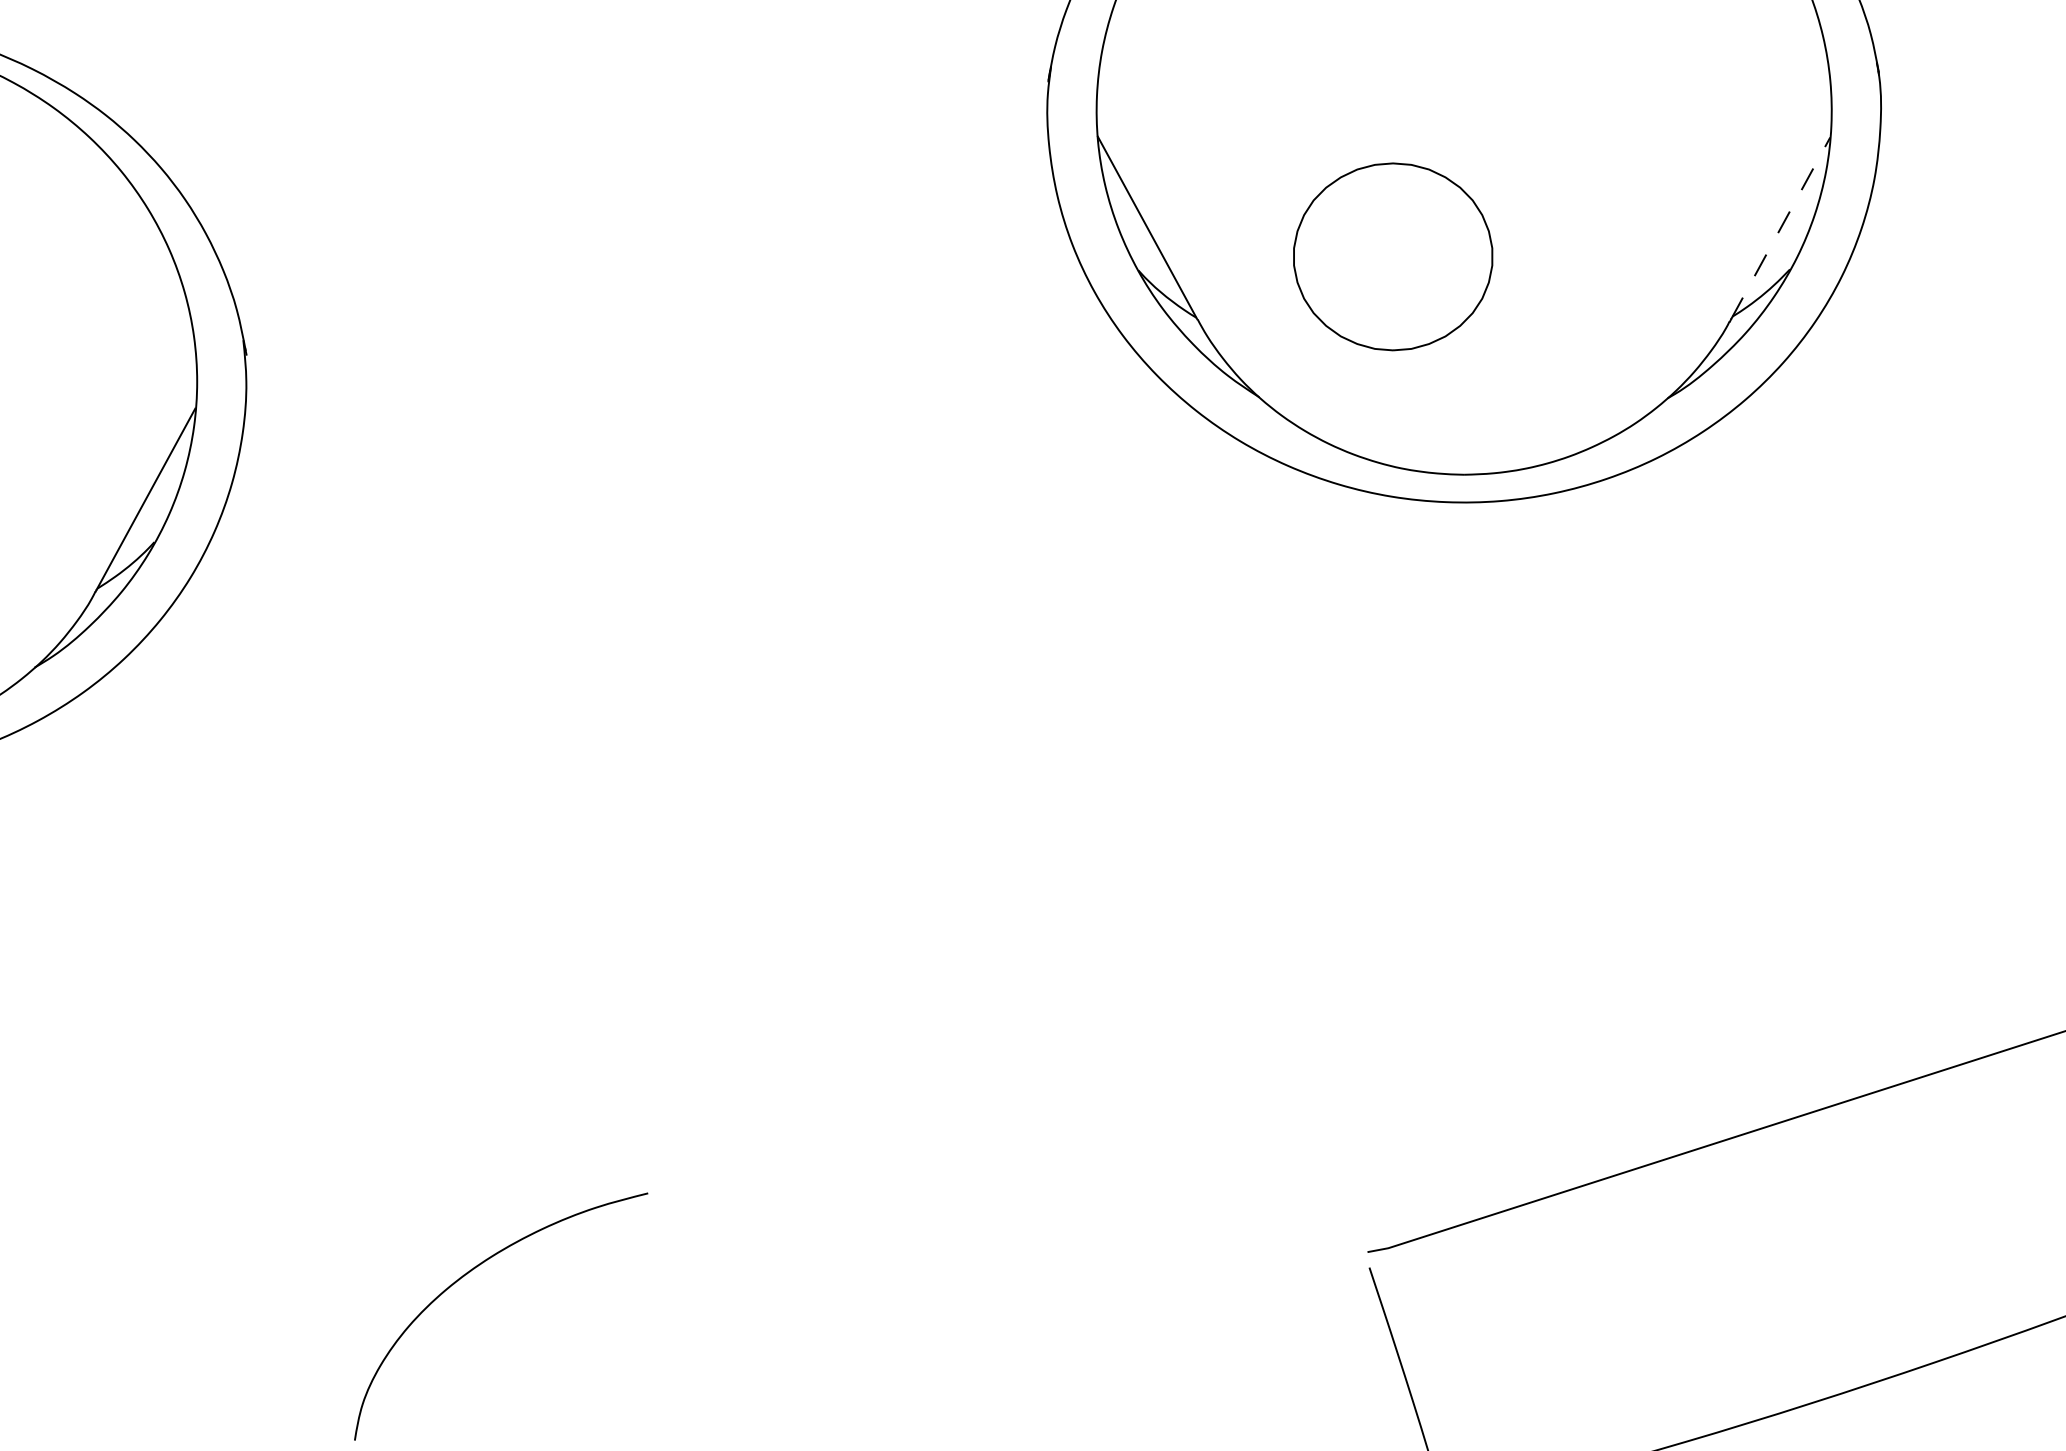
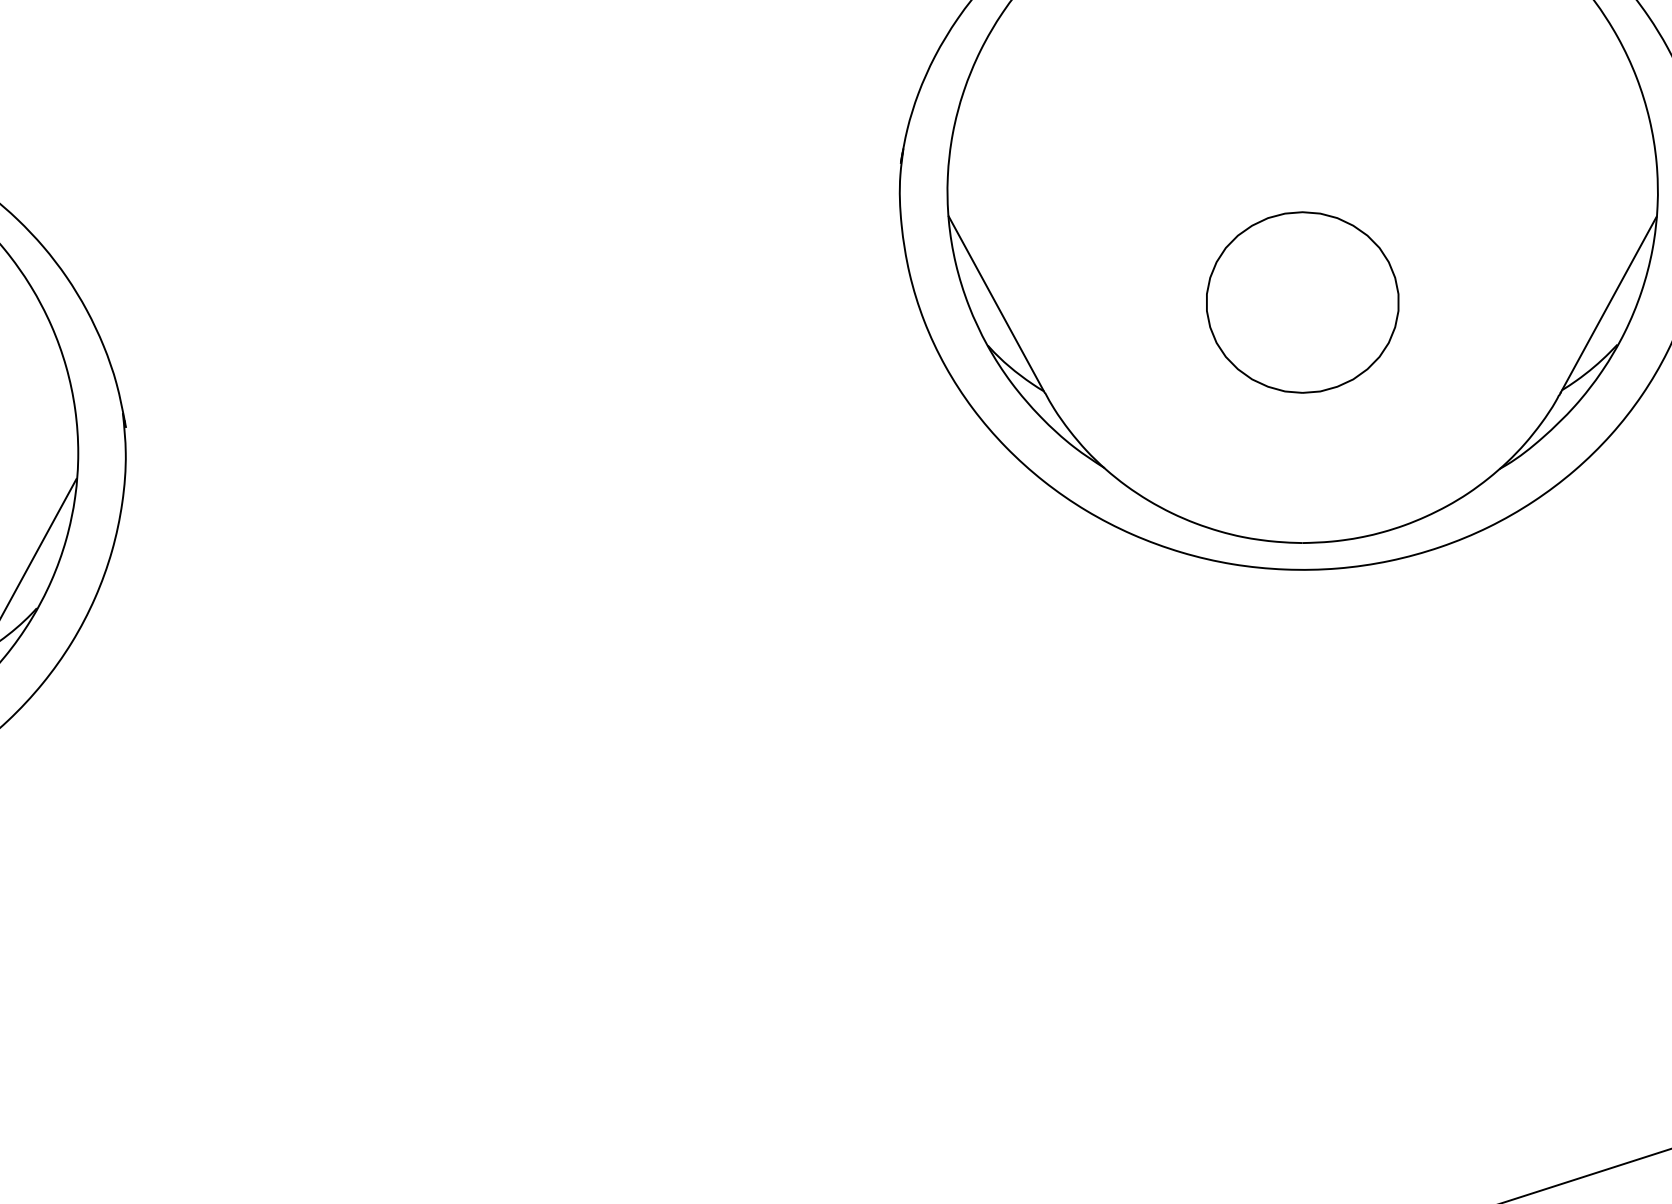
line: (1780, 227) -> (1608, 304), dashed -> solid
part: (1393, 256) -> (1303, 302), moved

